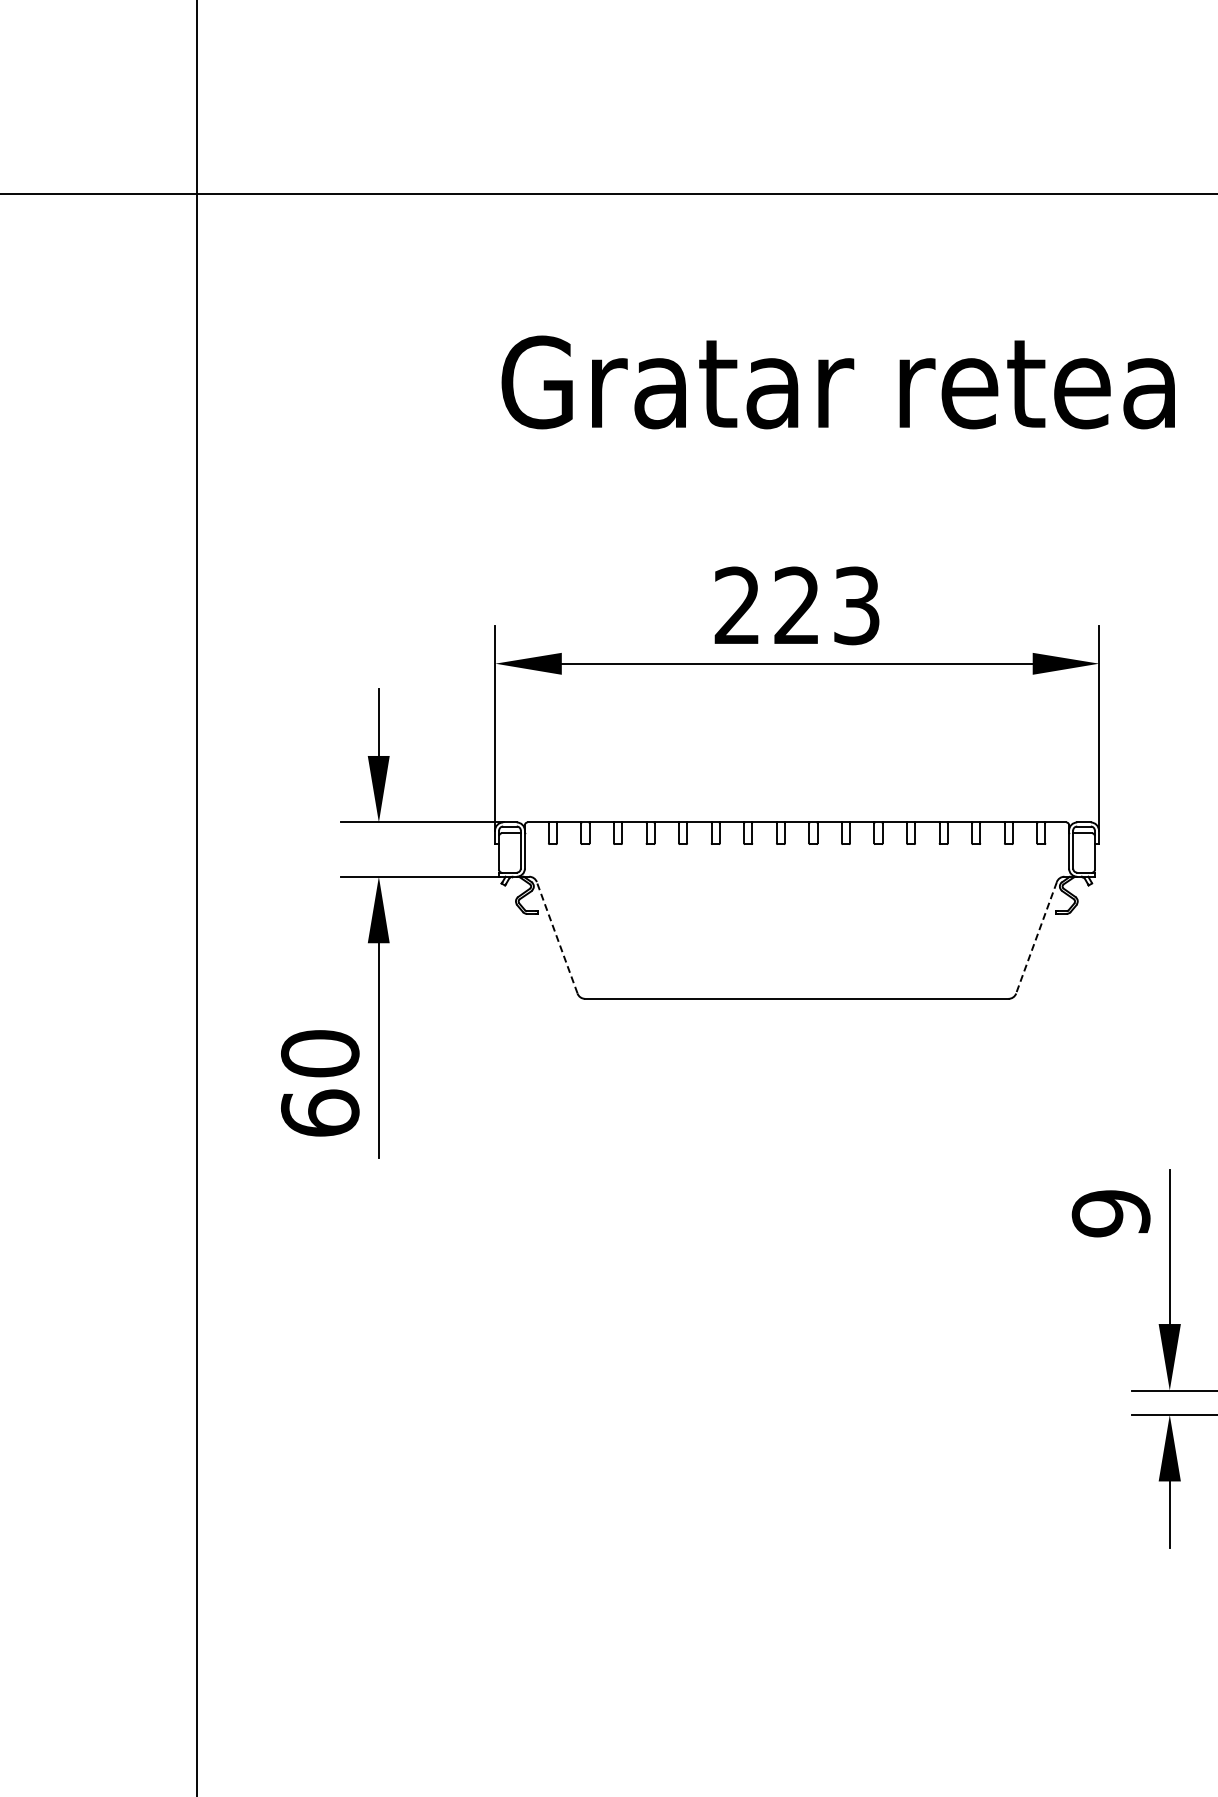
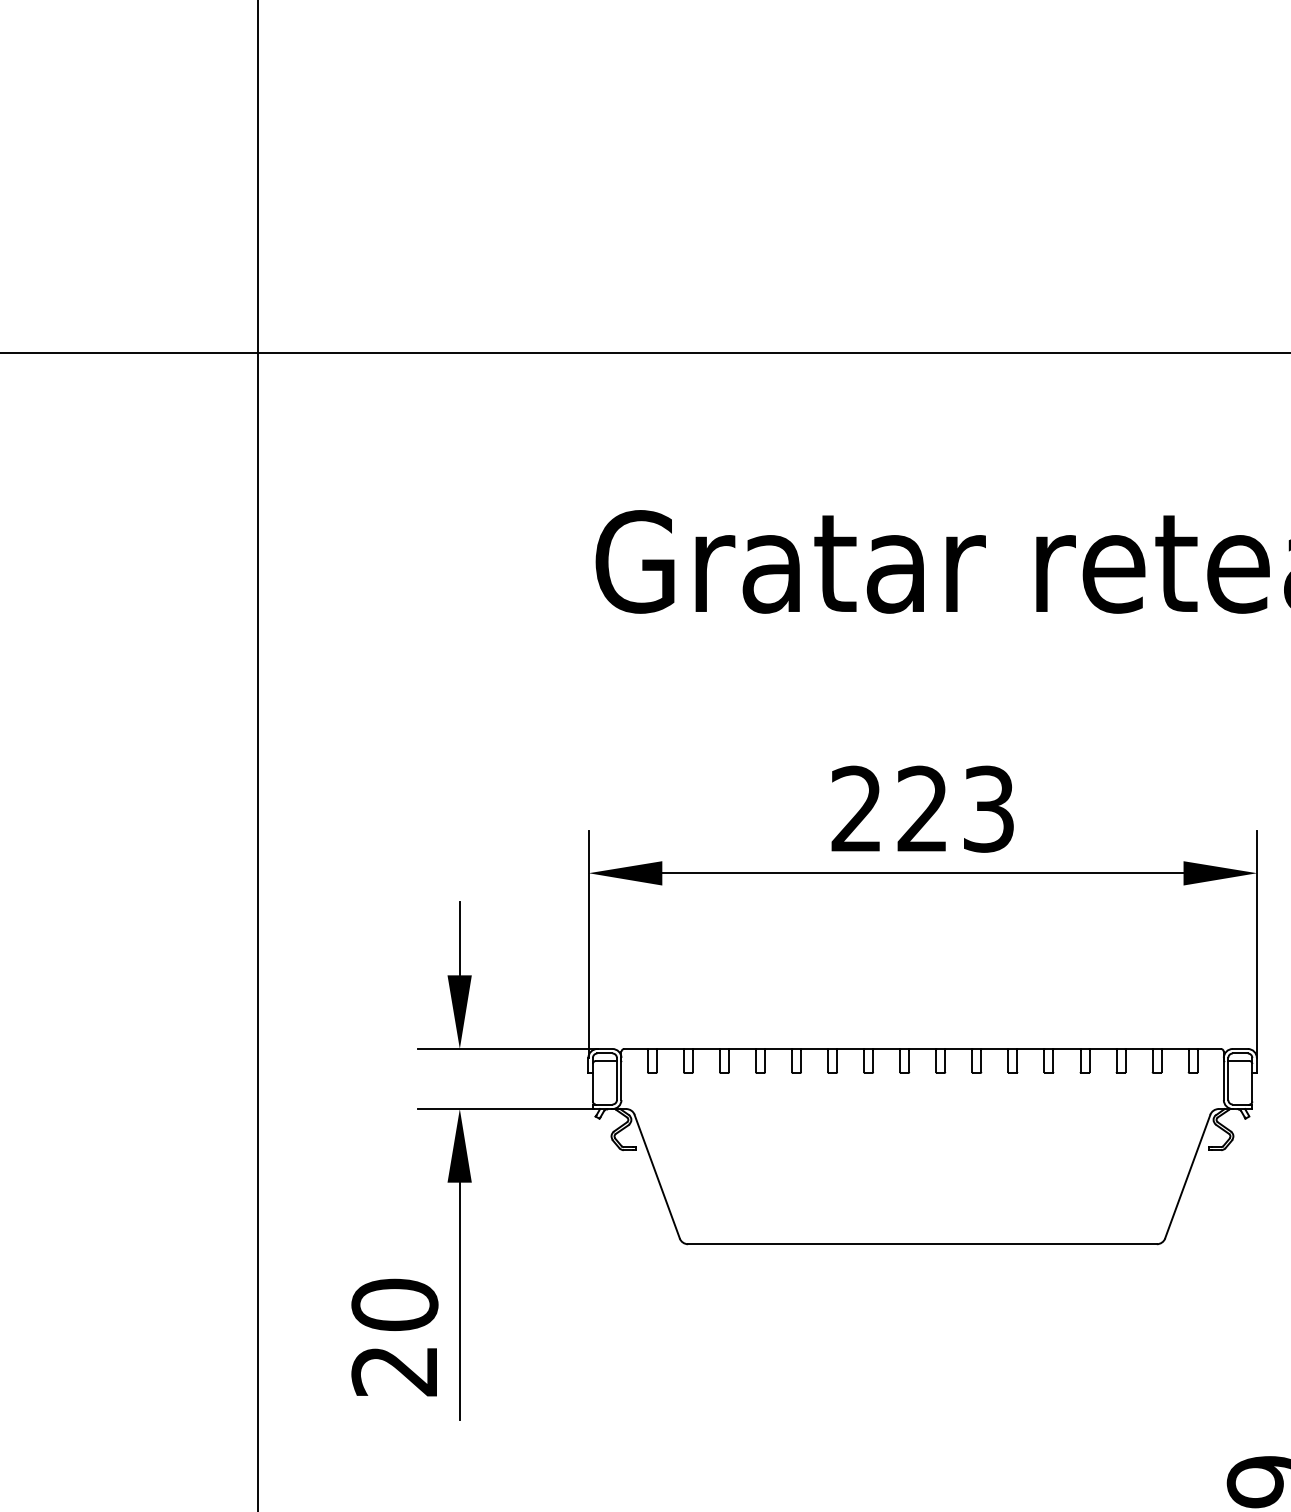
line: (557, 937) -> (657, 1176), dashed -> solid
line: (1036, 938) -> (1187, 1177), dashed -> solid
text: (320, 1112) -> (395, 1370), 60 -> 20

